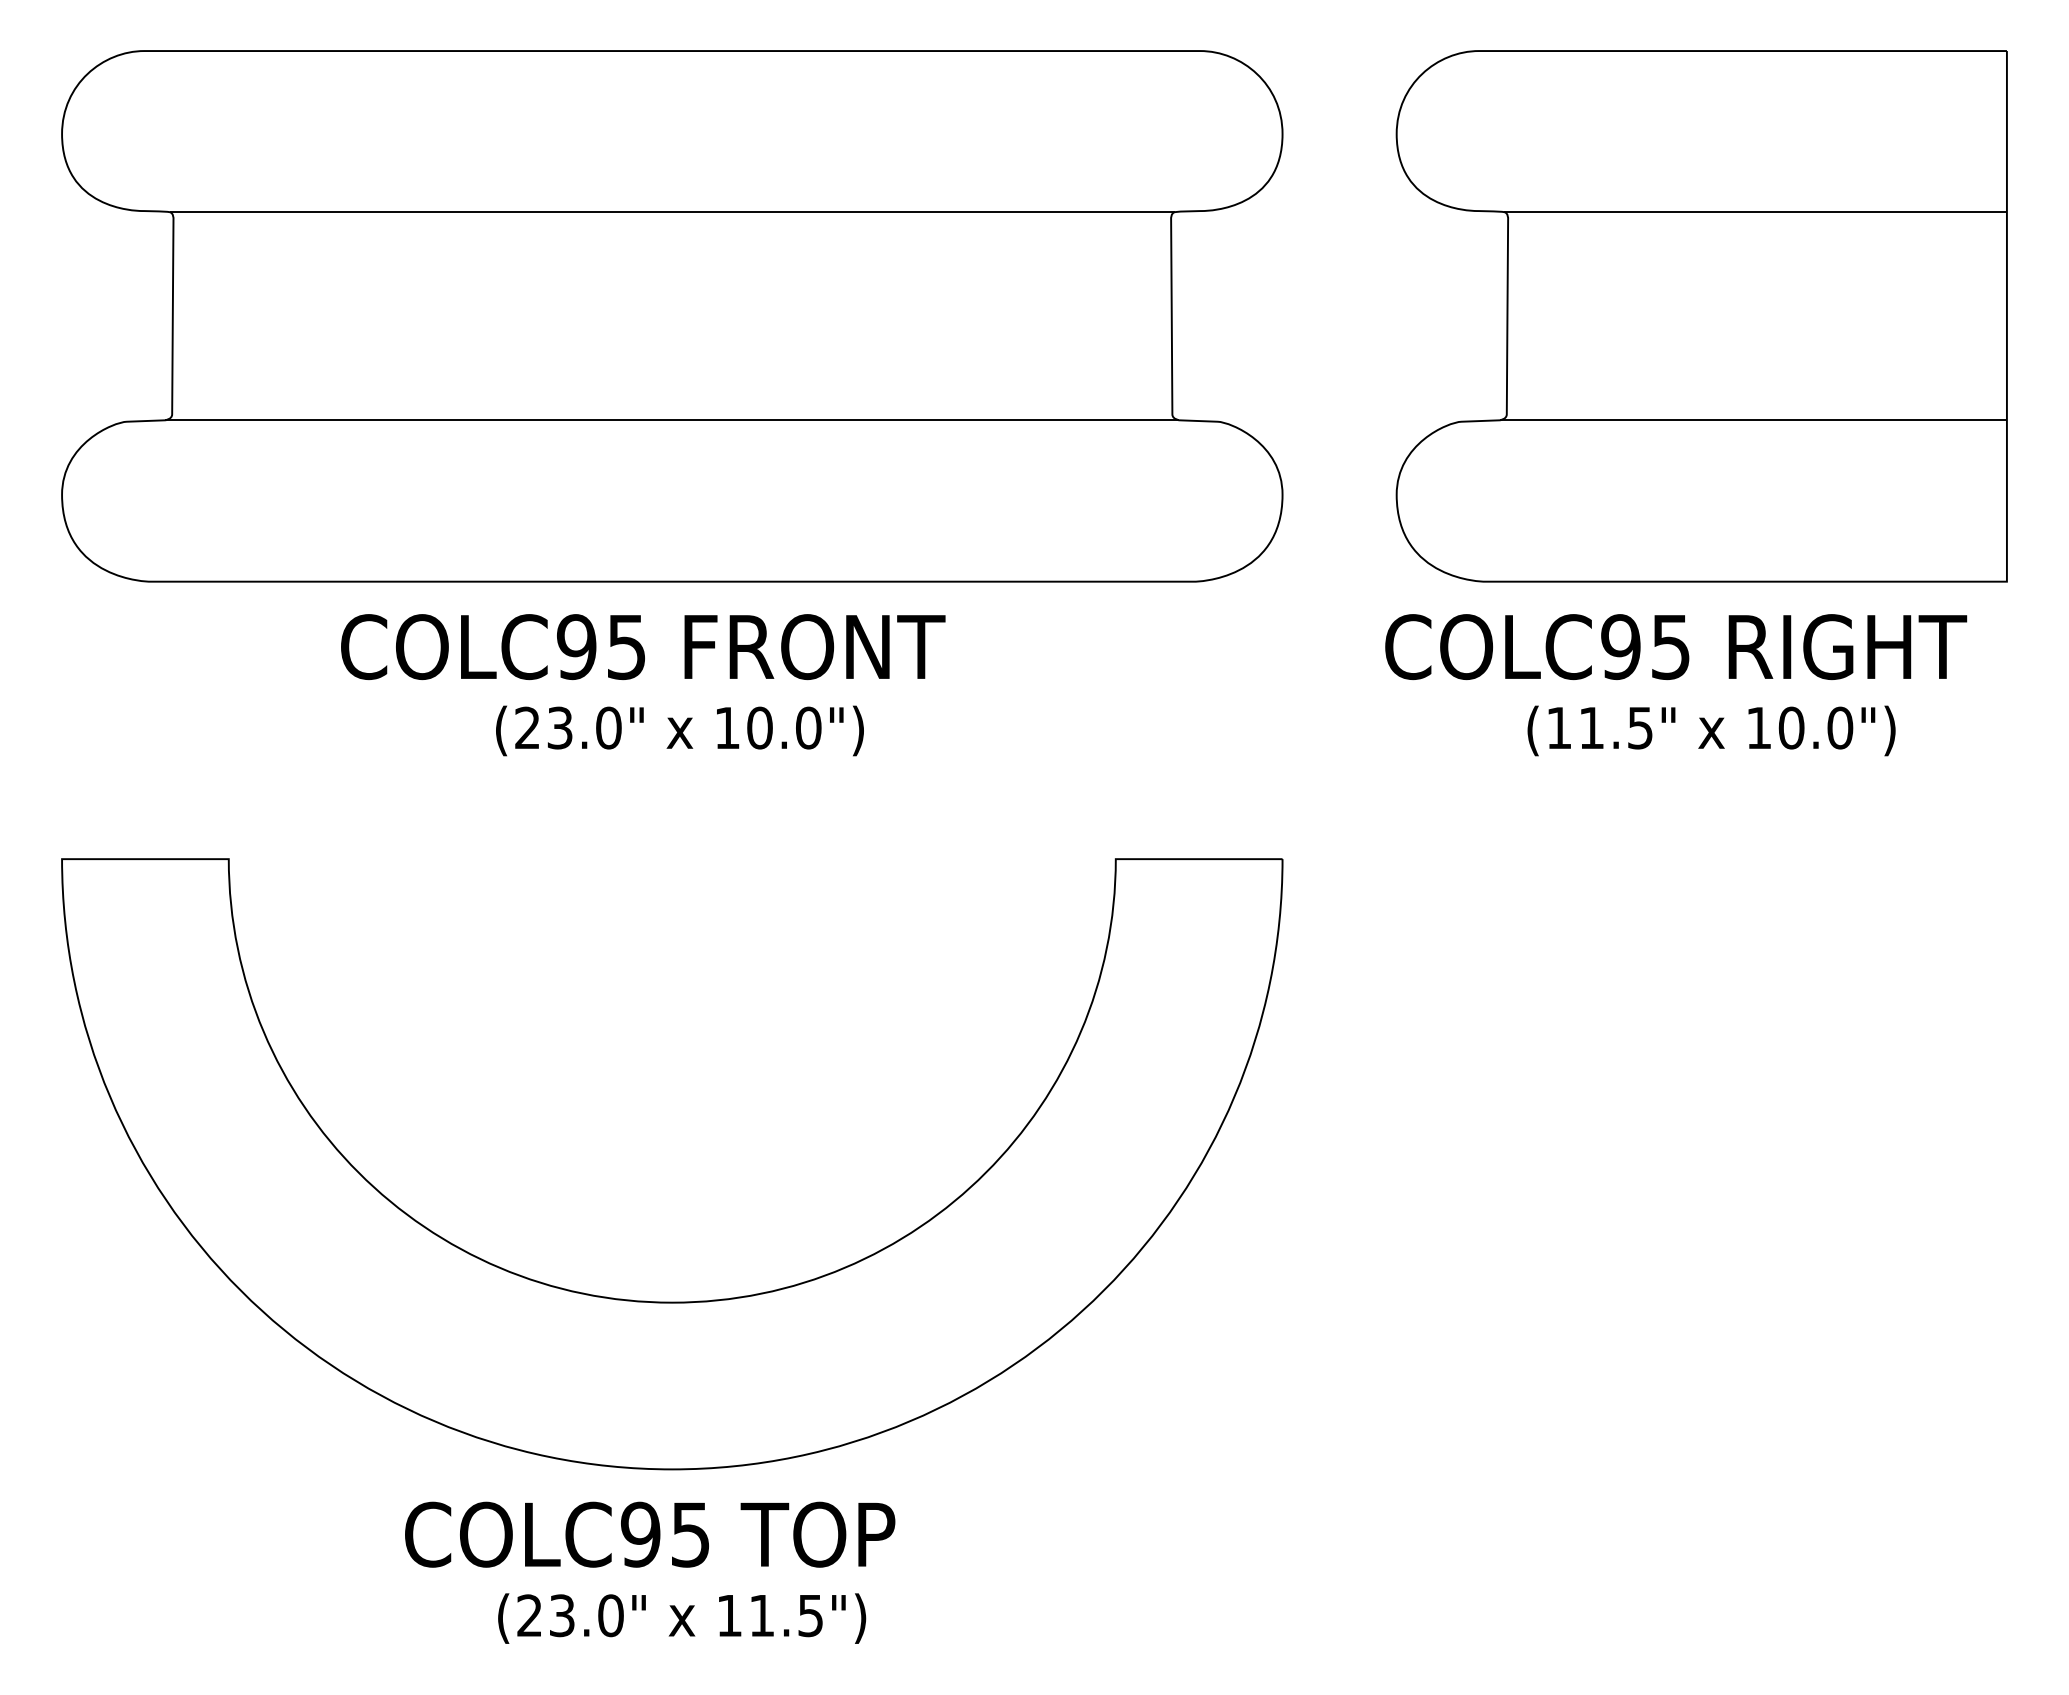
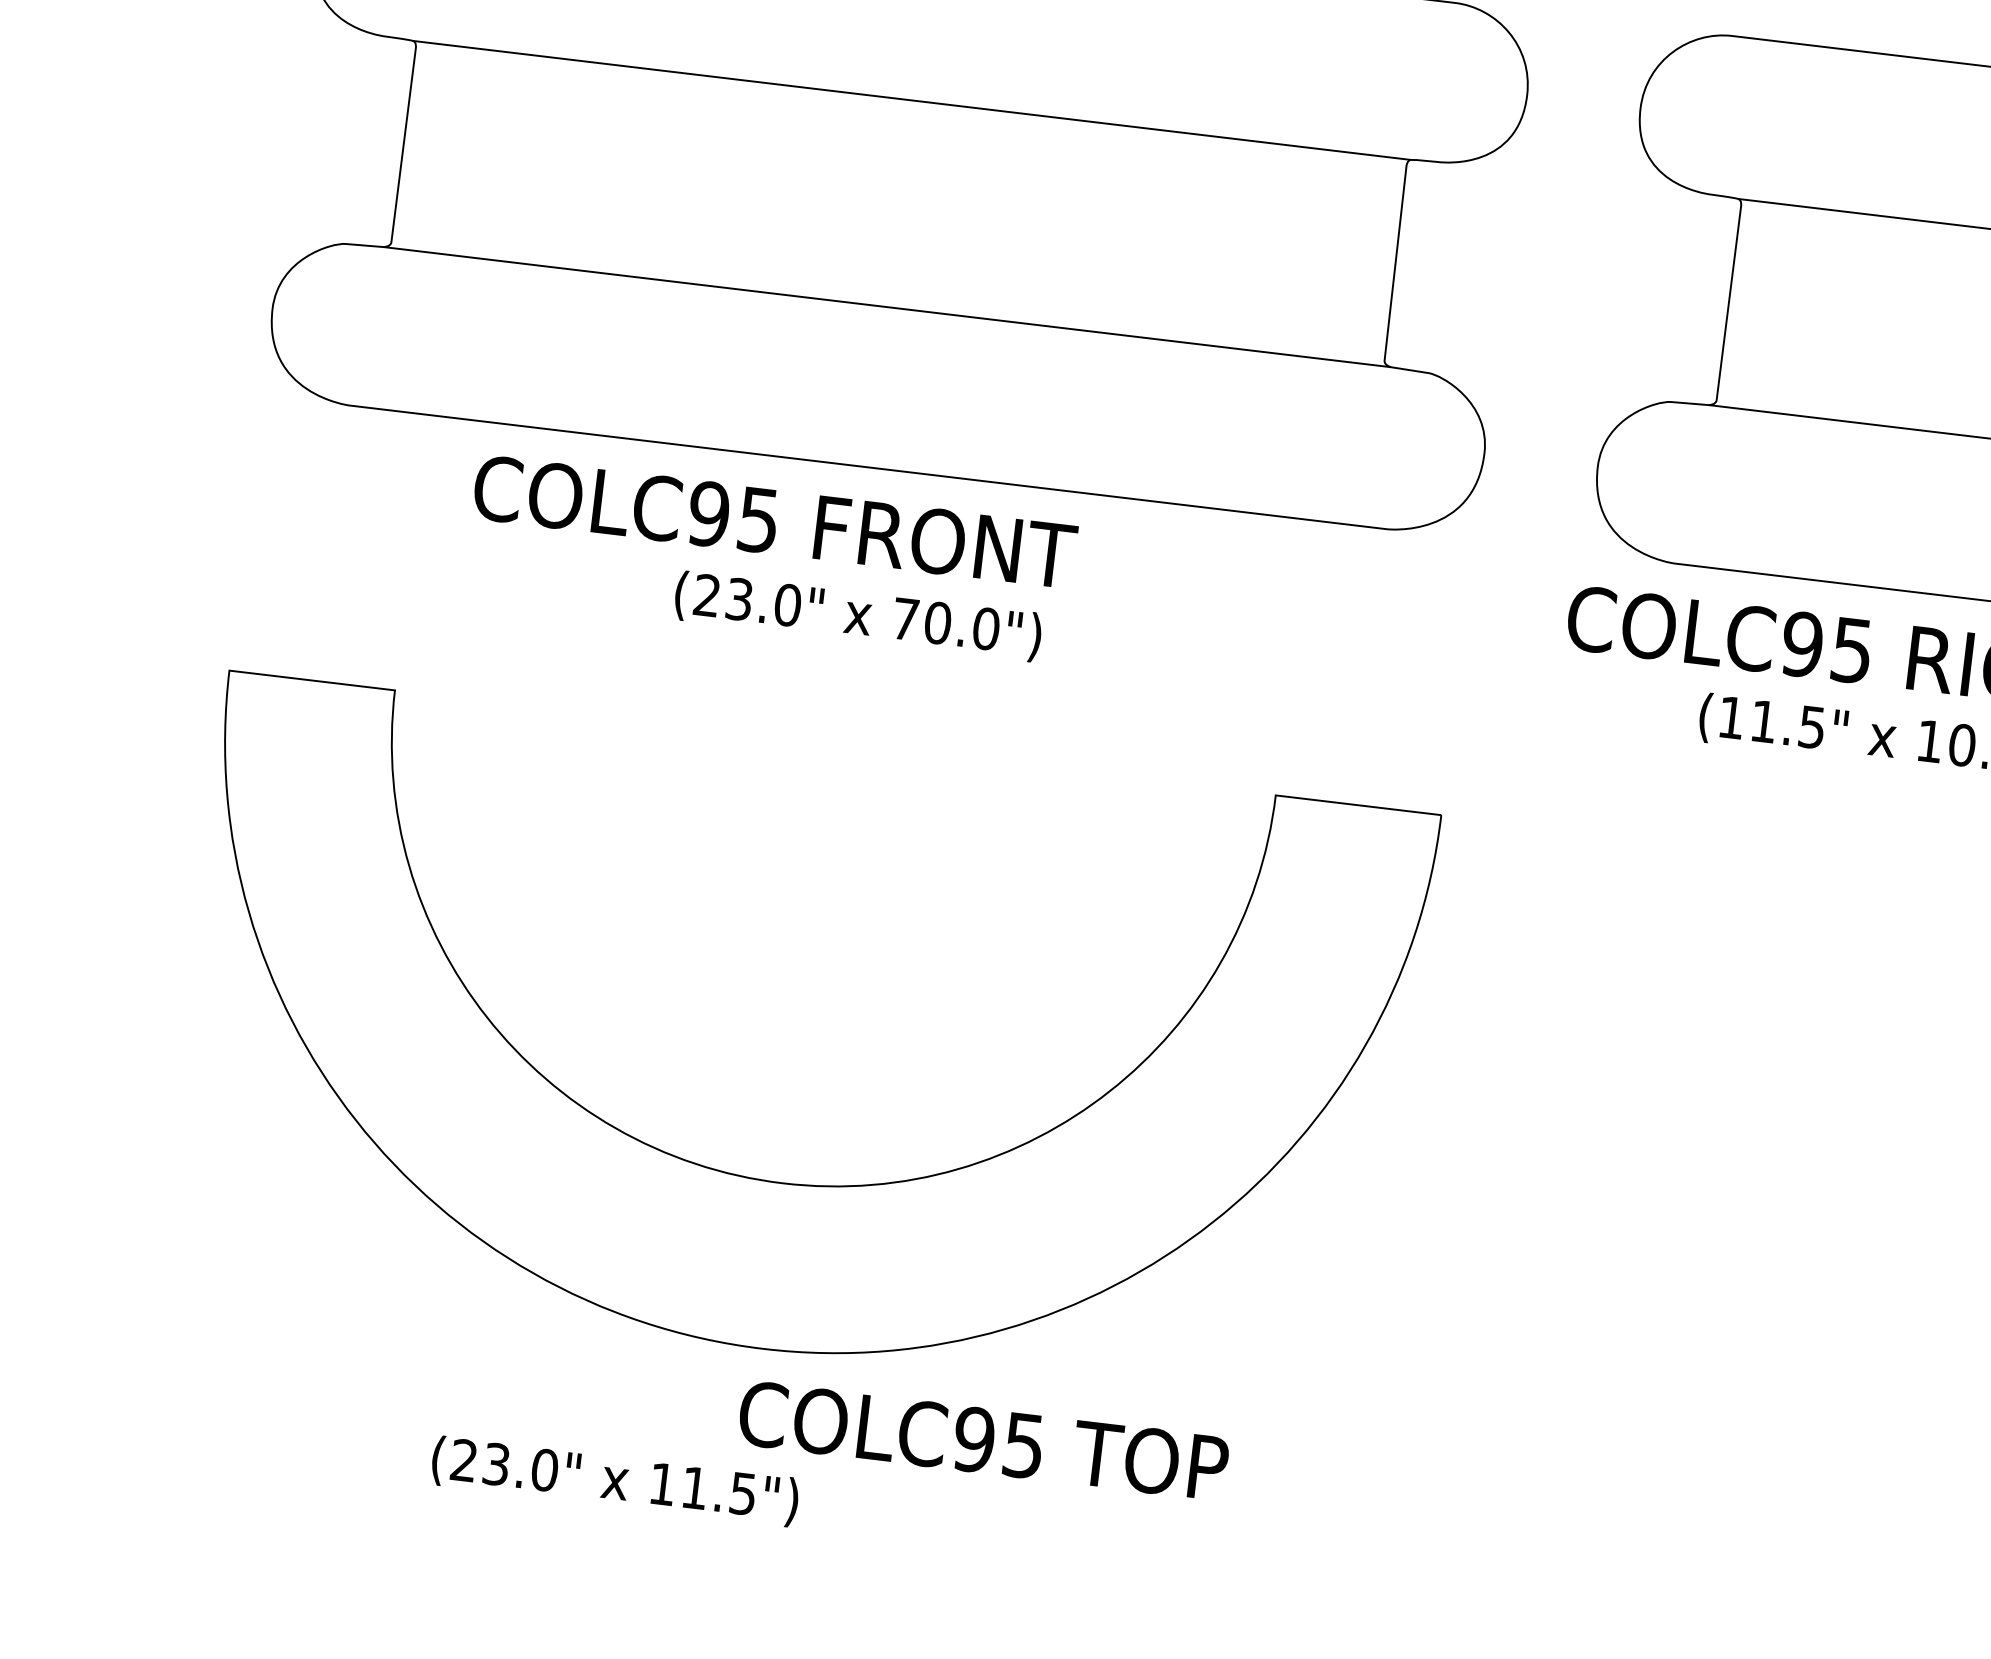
text: (643, 647) -> (775, 522), moved
text: (727, 727) -> (905, 618), 10.0") -> 70.0")
text: (650, 1534) -> (983, 1440), moved
text: (682, 1618) -> (615, 1481), moved

